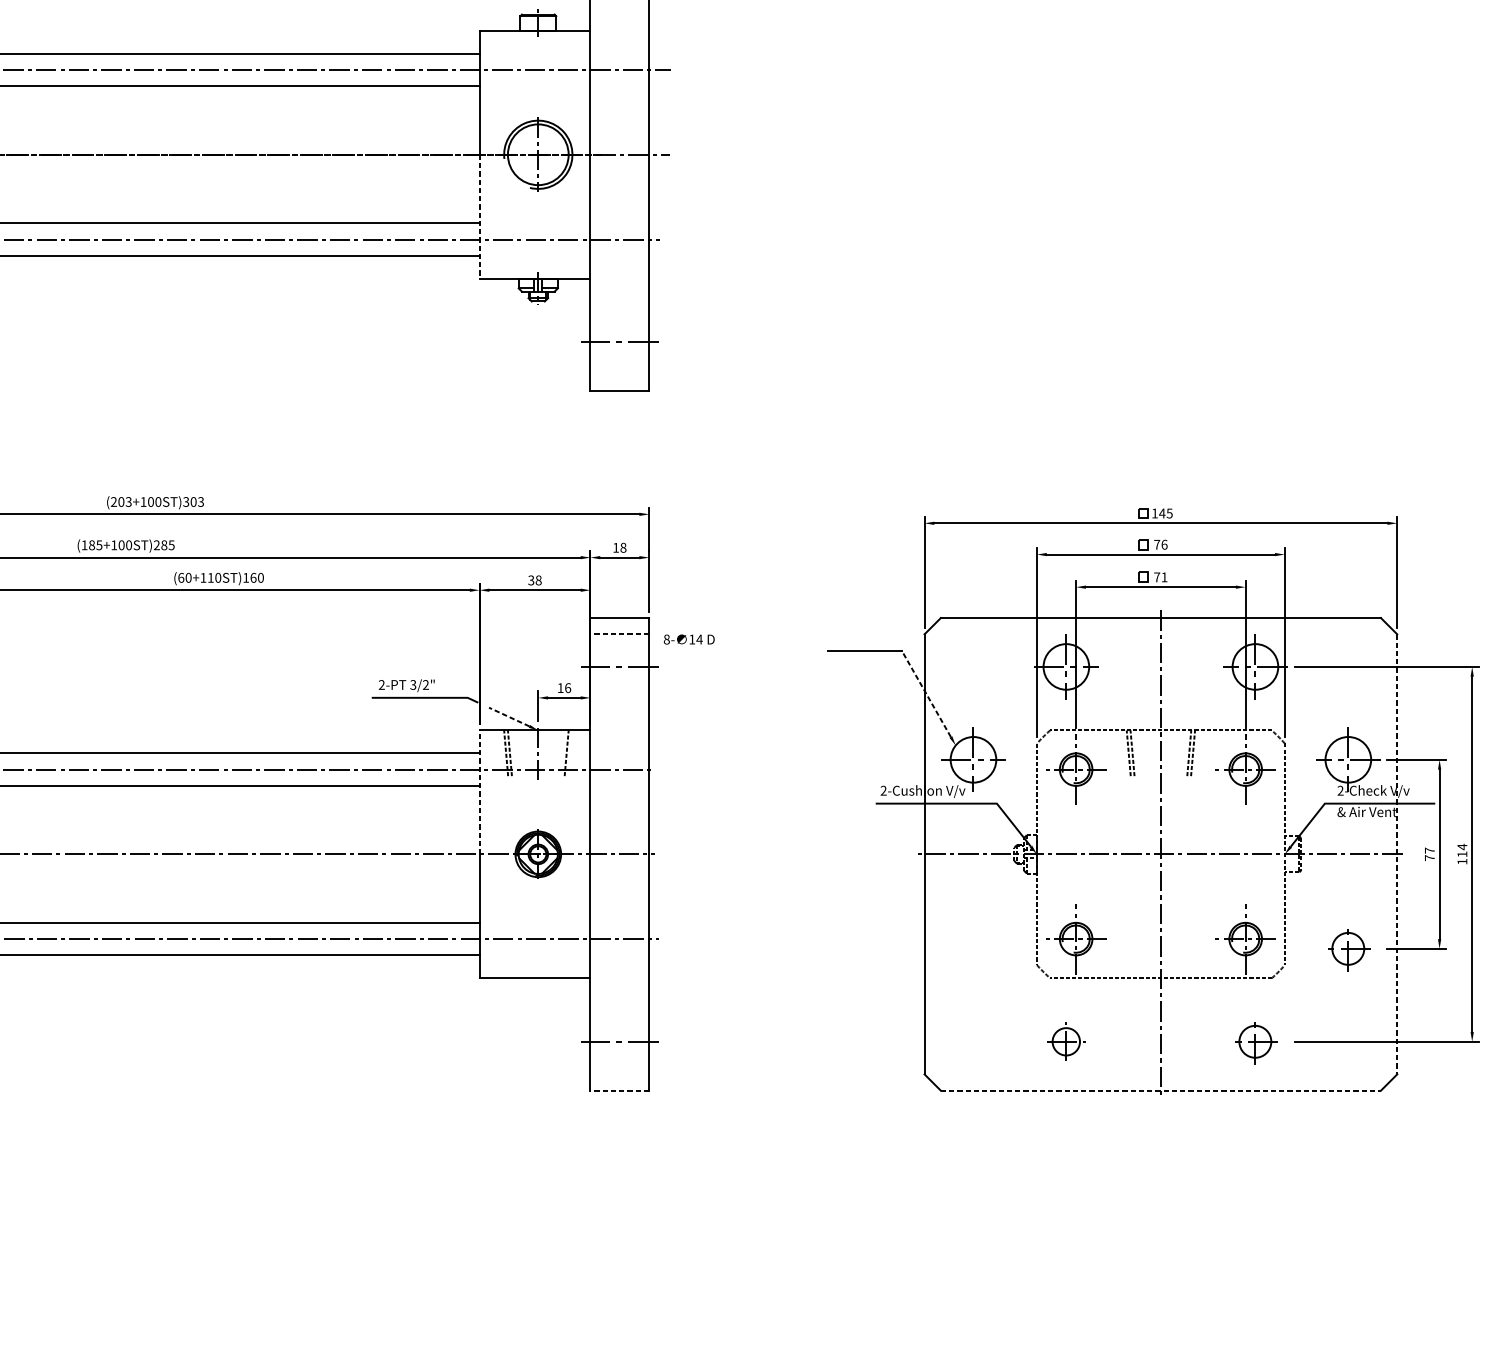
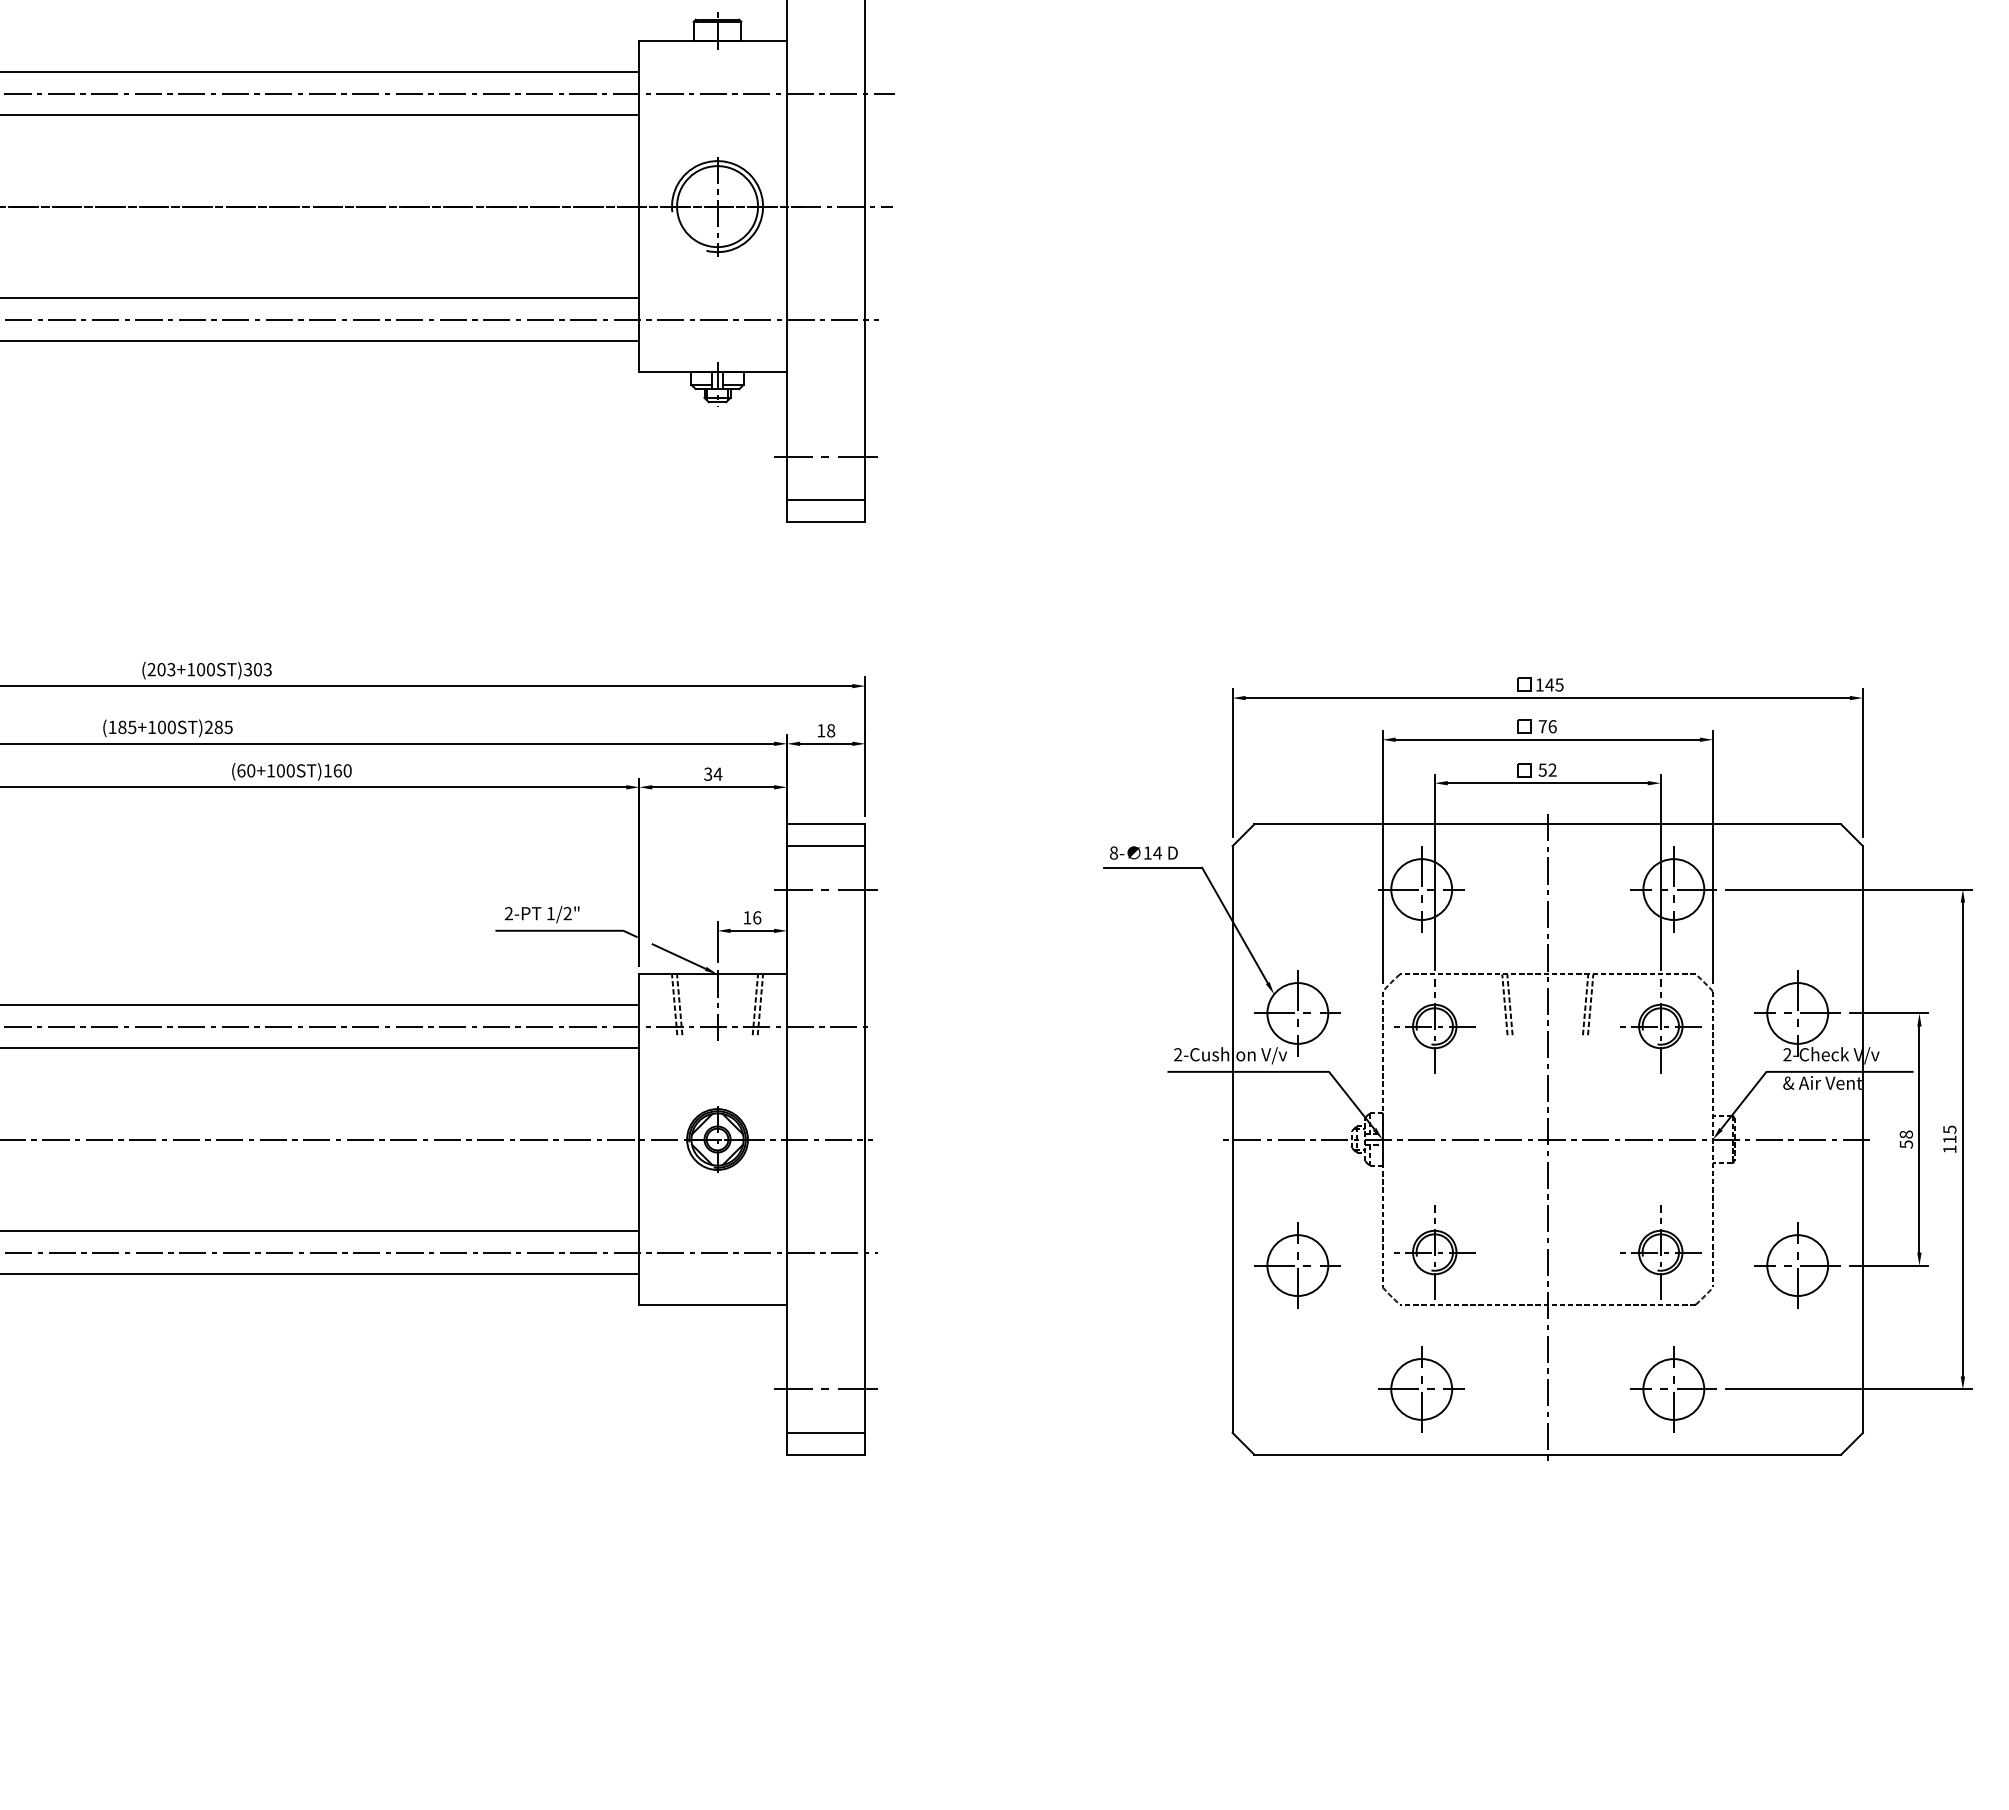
line: (479, 216) -> (639, 289), dashed -> solid
line: (620, 375) -> (826, 500), added
text: (1160, 576) -> (1547, 769), 71 -> 52
text: (210, 577) -> (280, 770), (60+110ST)160 -> (60+100ST)160
text: (538, 579) -> (717, 773), 38 -> 34
line: (619, 634) -> (825, 846), dashed -> solid
text: (689, 639) -> (1143, 852), moved
text: (413, 684) -> (550, 913), 3/2" -> 1/2"
line: (925, 693) -> (1234, 924), dashed -> solid
line: (509, 717) -> (678, 956), dashed -> solid
line: (570, 753) -> (760, 1004), added
line: (479, 792) -> (639, 1056), dashed -> solid
text: (1462, 846) -> (1949, 1129), 114 -> 115
text: (1429, 854) -> (1906, 1139), 77 -> 58
line: (1396, 855) -> (1862, 1140), dashed -> solid
part: (973, 948) -> (1297, 1265), added
part: (1348, 948) -> (1797, 1265), size x1.43
part: (1066, 1041) -> (1421, 1389), size x1.67
part: (1255, 1041) -> (1673, 1389), size x1.43
line: (620, 1074) -> (826, 1432), added
line: (619, 1090) -> (825, 1454), dashed -> solid
line: (1161, 1090) -> (1548, 1454), dashed -> solid

